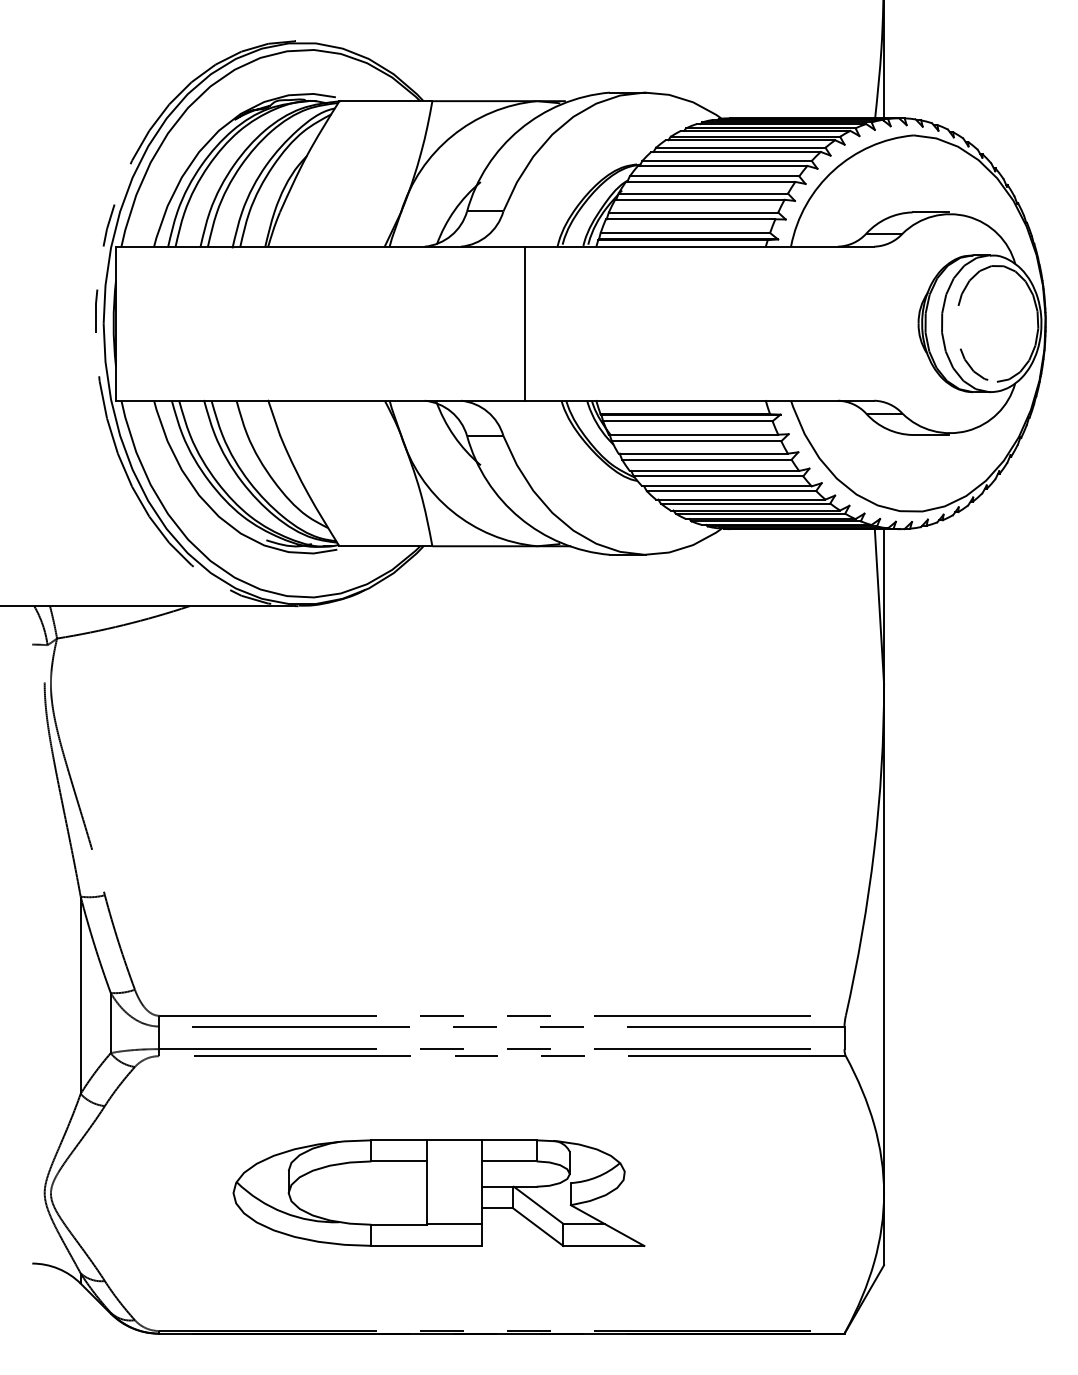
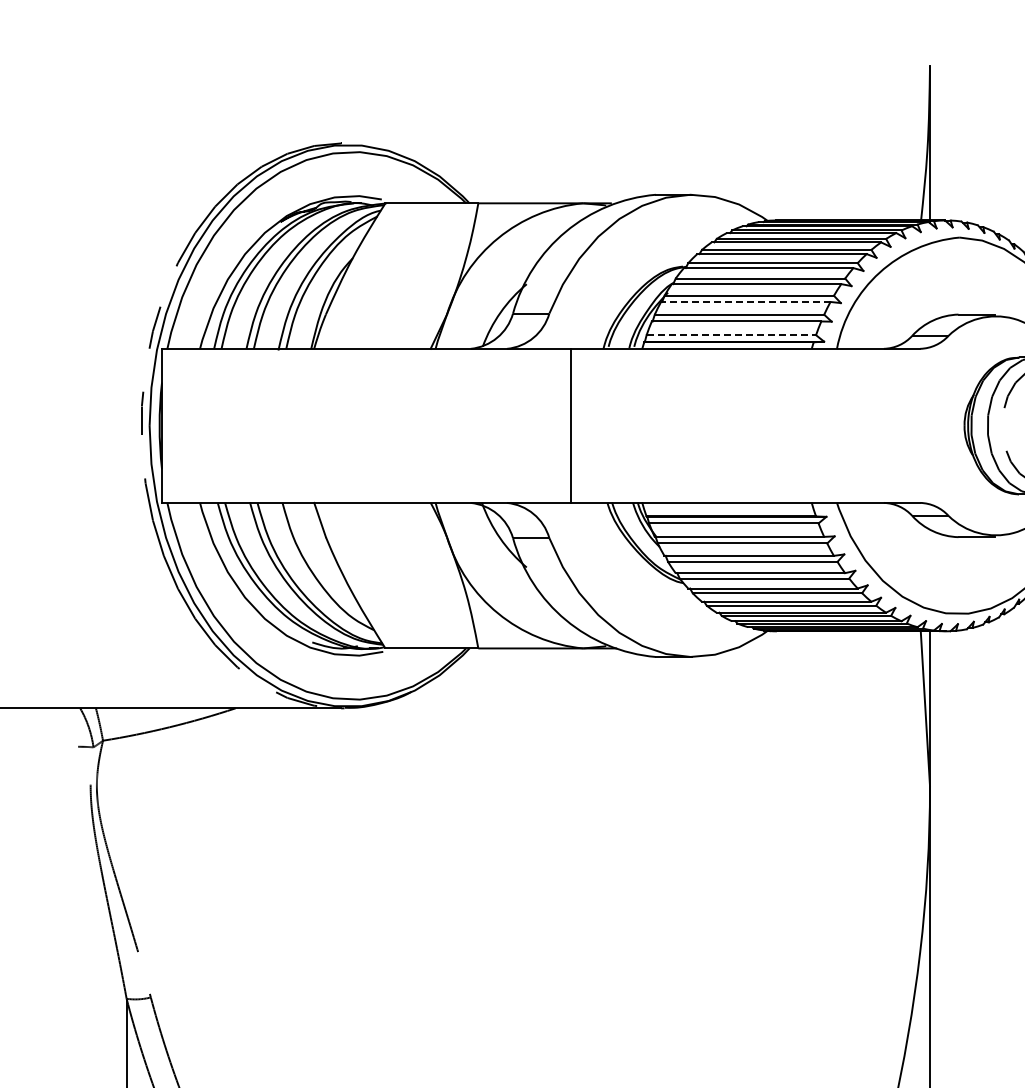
line: (699, 199) -> (745, 301), solid -> dashed
line: (685, 233) -> (731, 335), solid -> dashed

